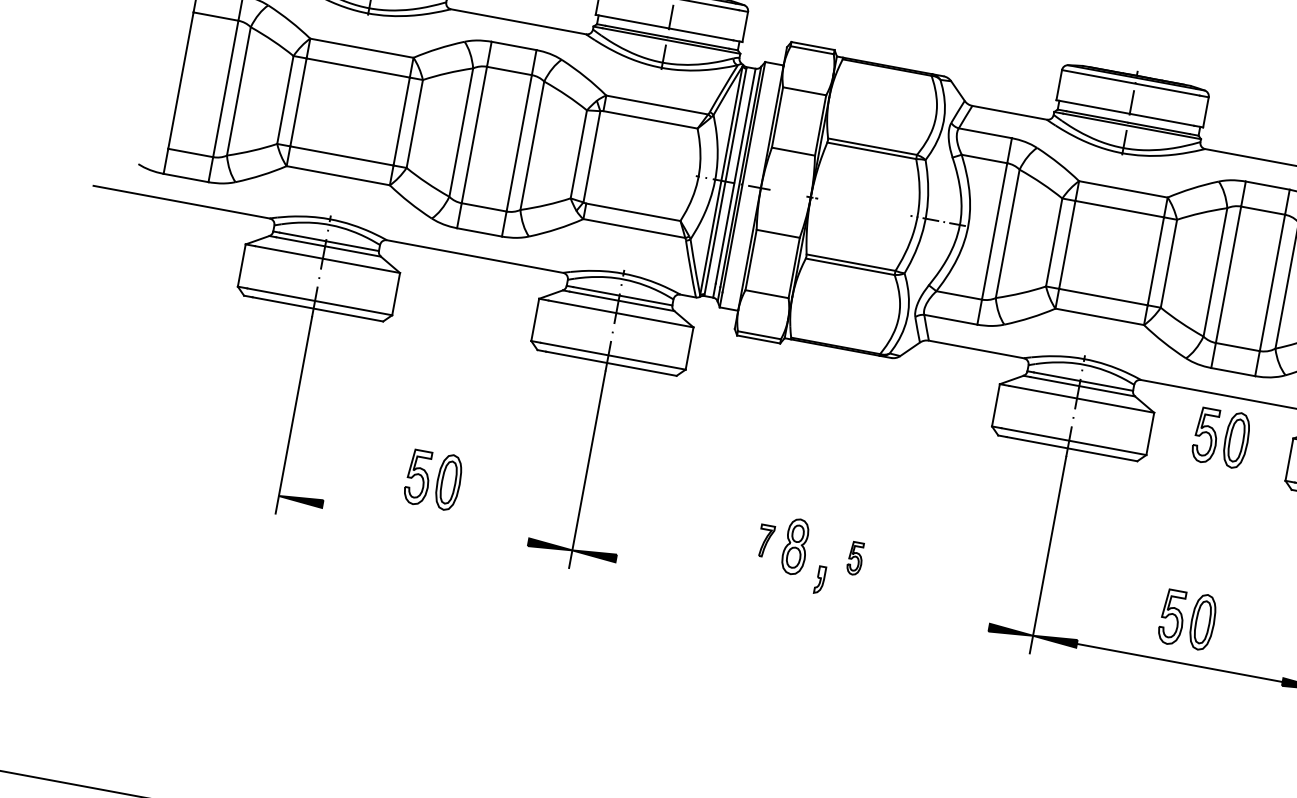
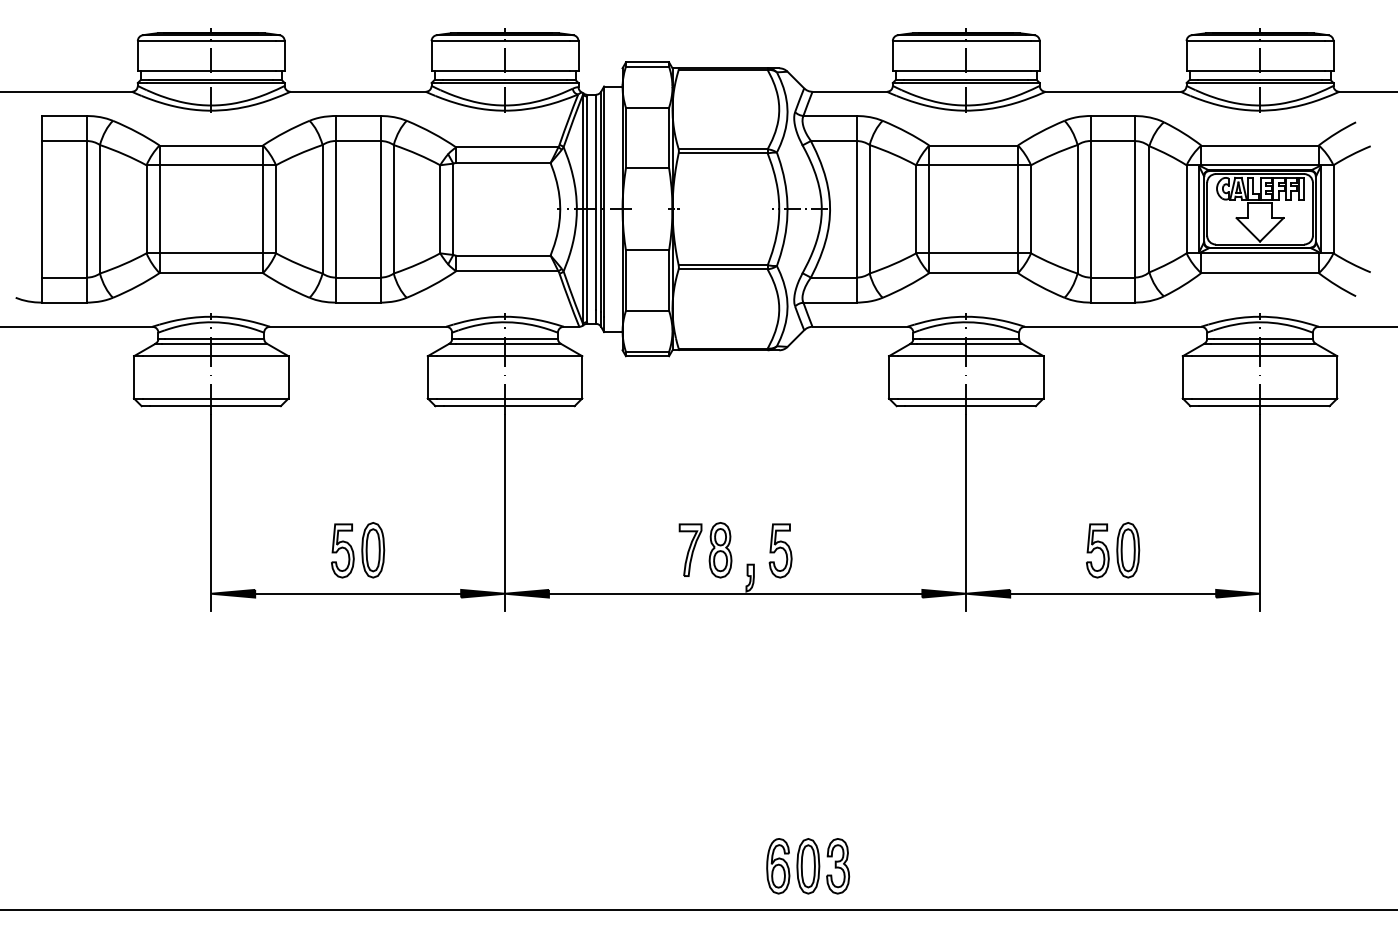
part: (1221, 438) -> (1113, 368), removed
line: (426, 523) -> (358, 593), added
part: (765, 540) -> (690, 549), size x1.67
part: (855, 558) -> (780, 550), size x1.67
line: (802, 592) -> (735, 593), added

